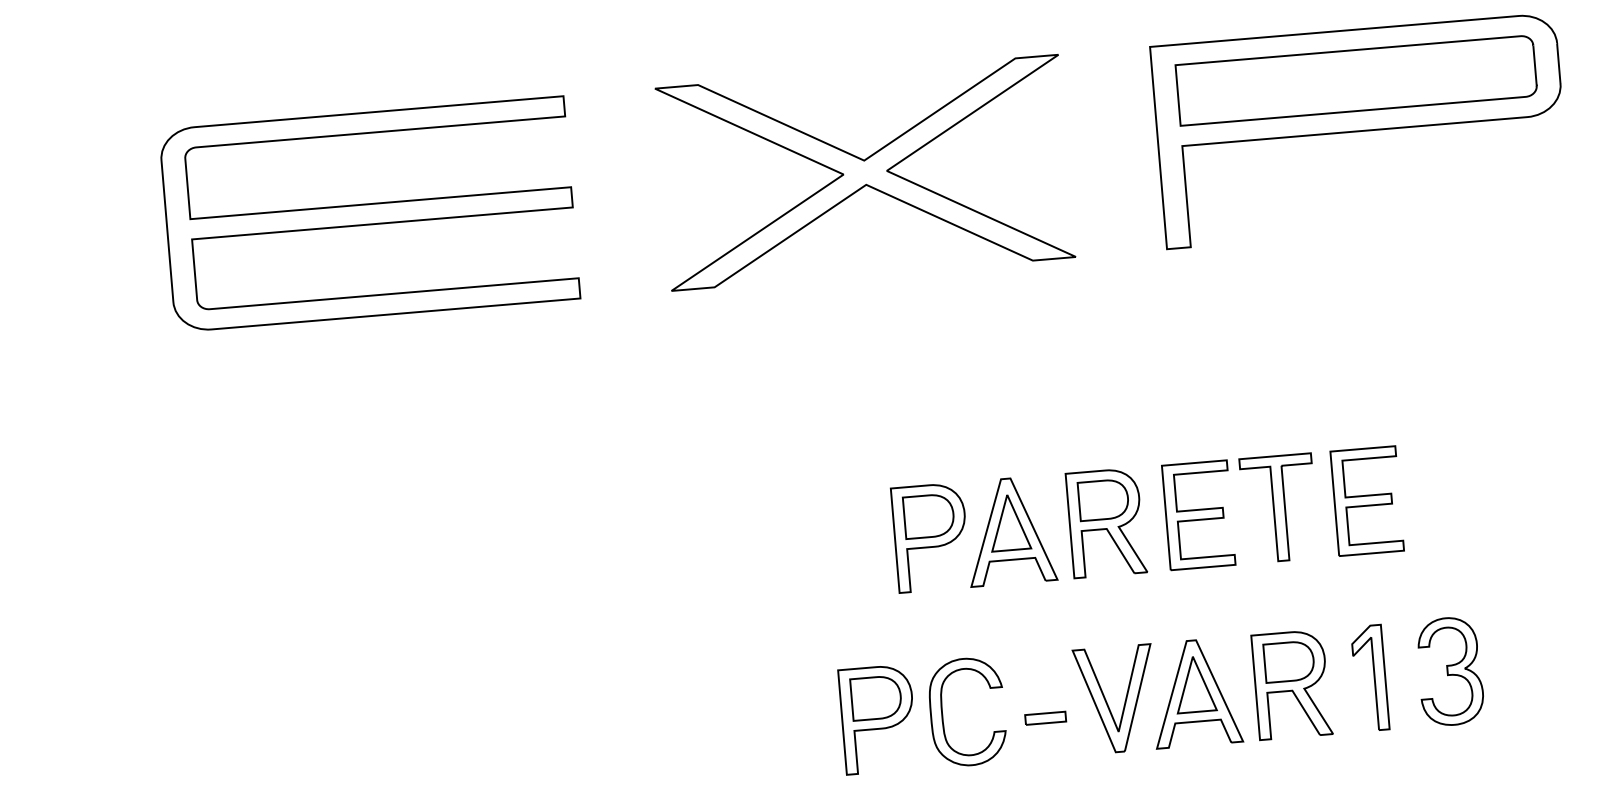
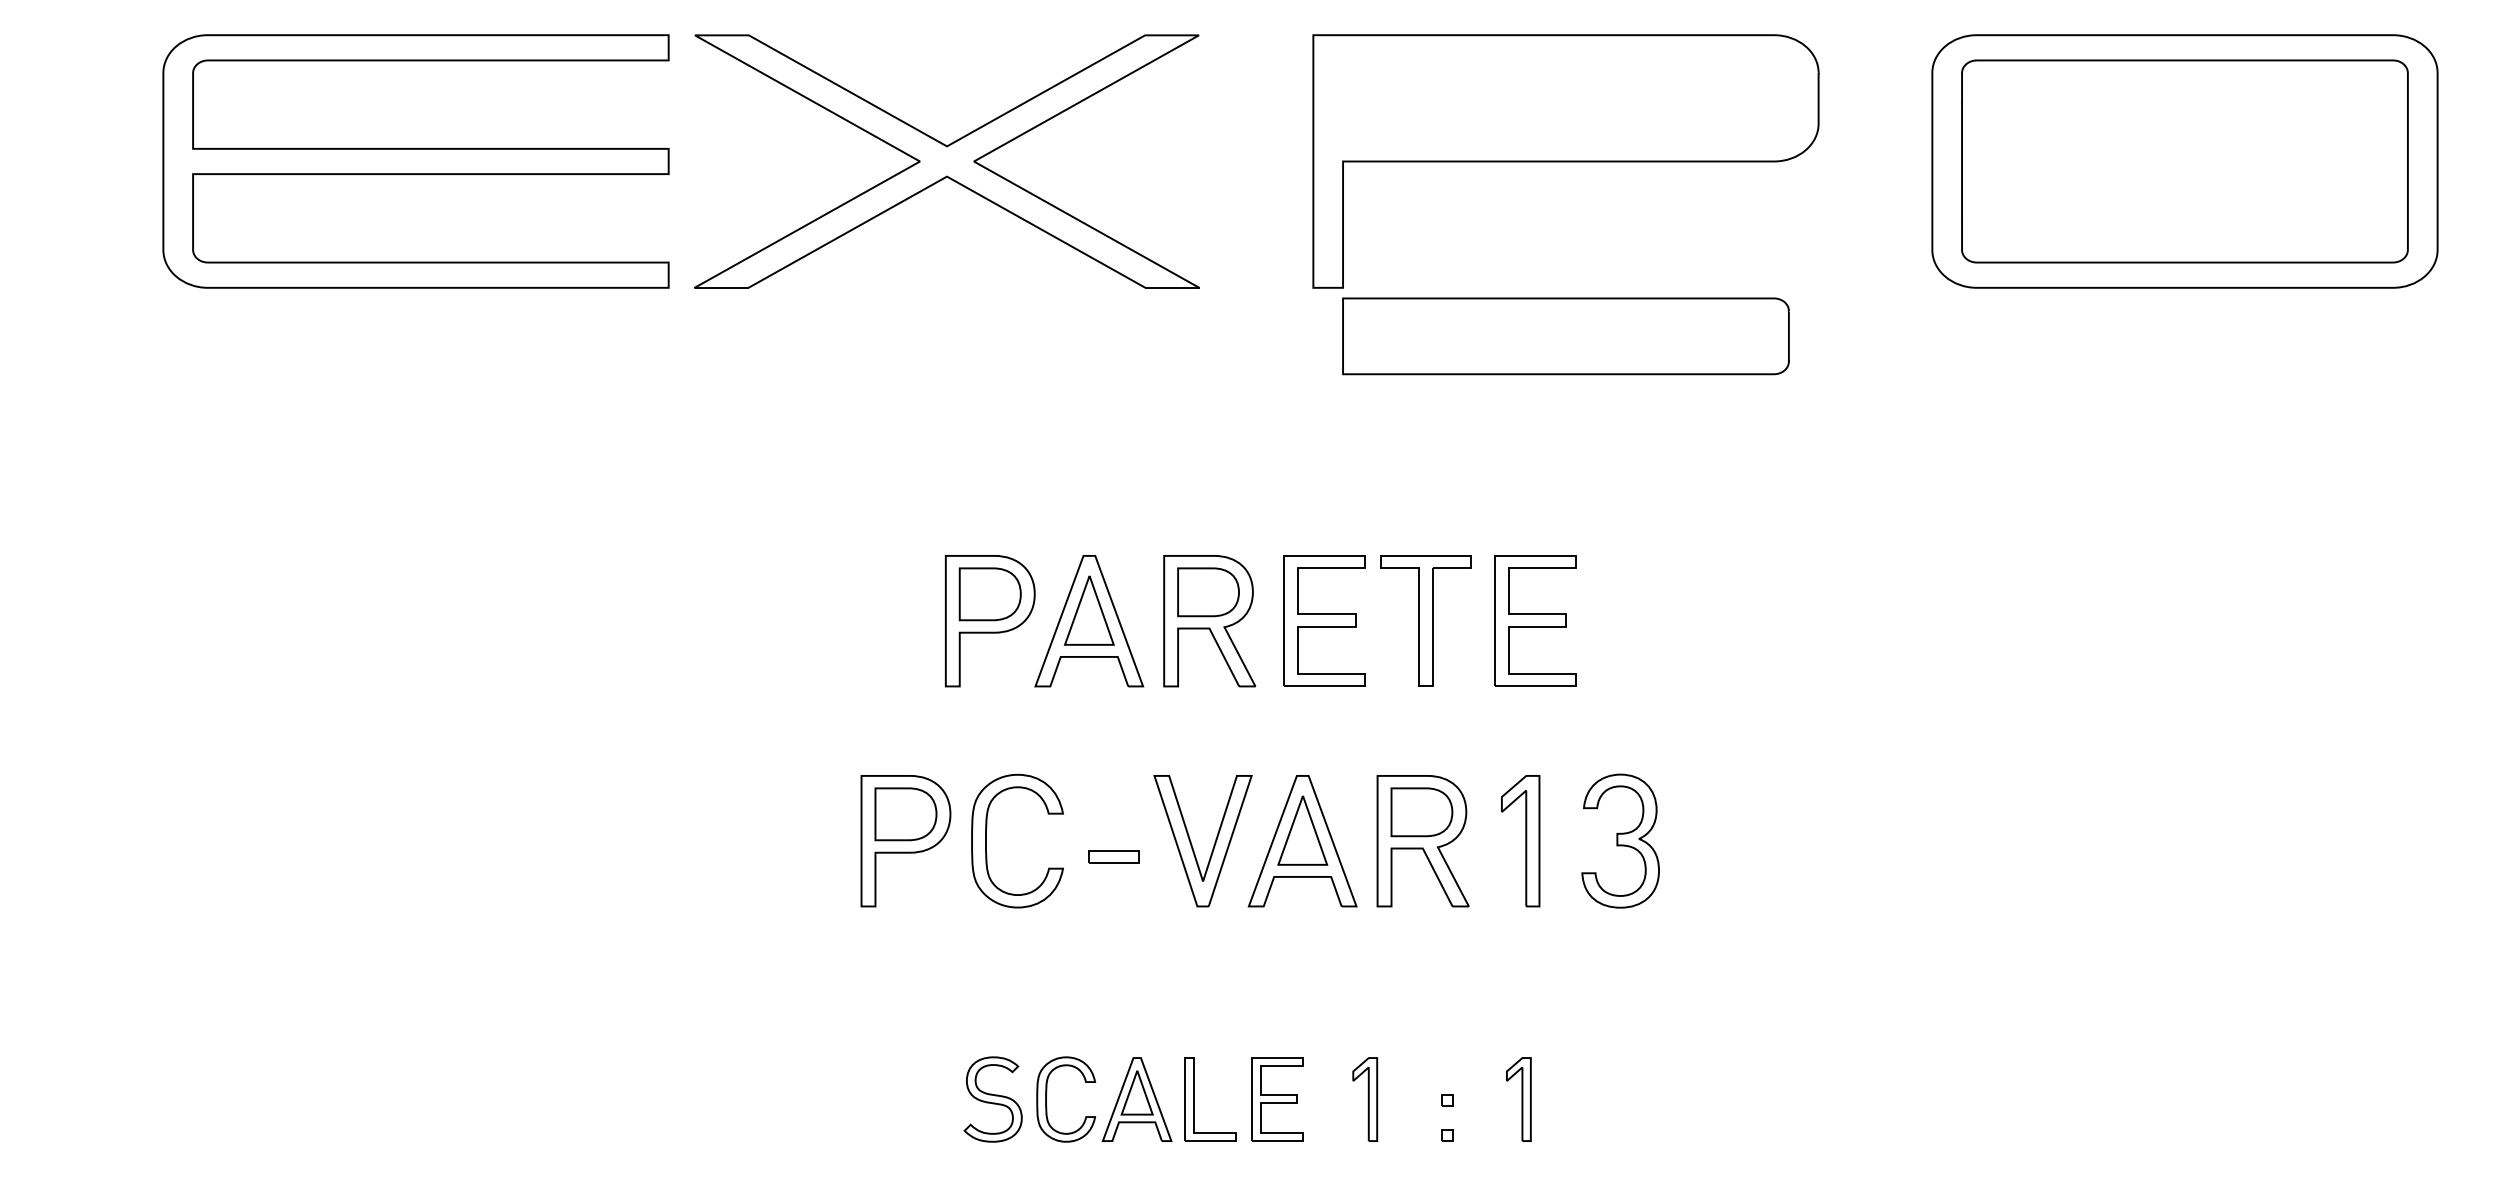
part: (1356, 80) -> (1565, 336), moved
part: (369, 214) -> (415, 161), moved

